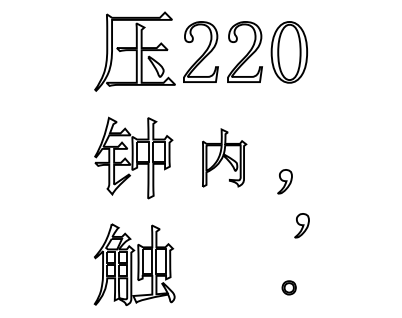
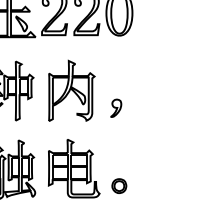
part: (224, 157) -> (71, 90), size x1.43
part: (301, 225) -> (128, 140), removed
part: (227, 263) -> (74, 168), added
part: (288, 287) -> (118, 185), size x1.43

